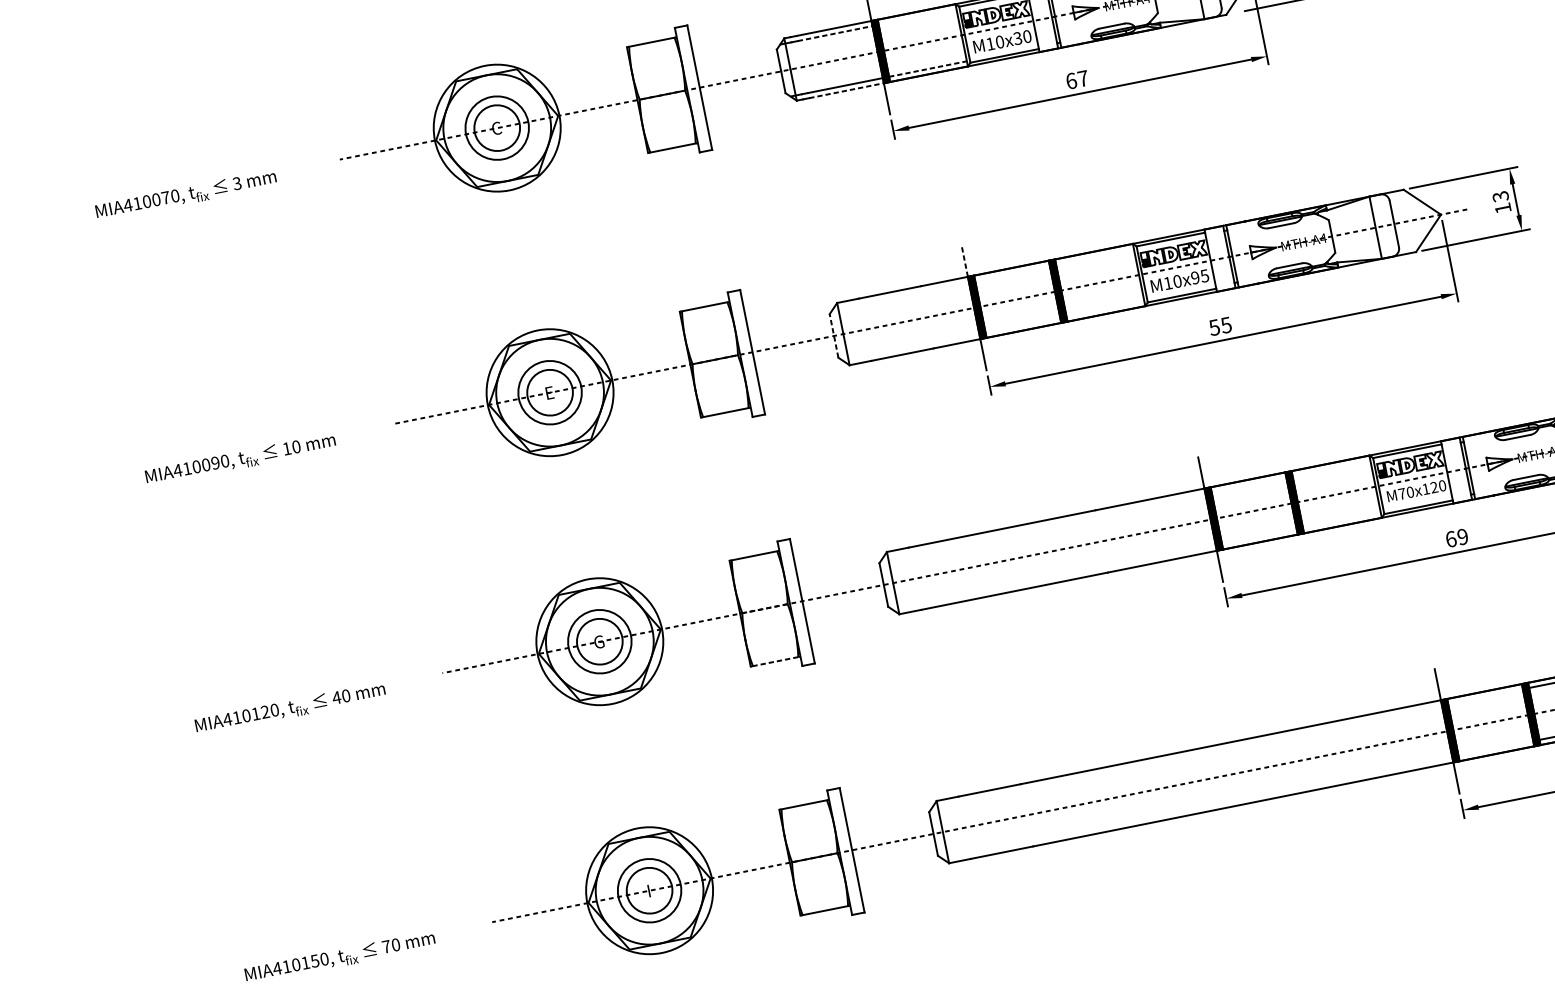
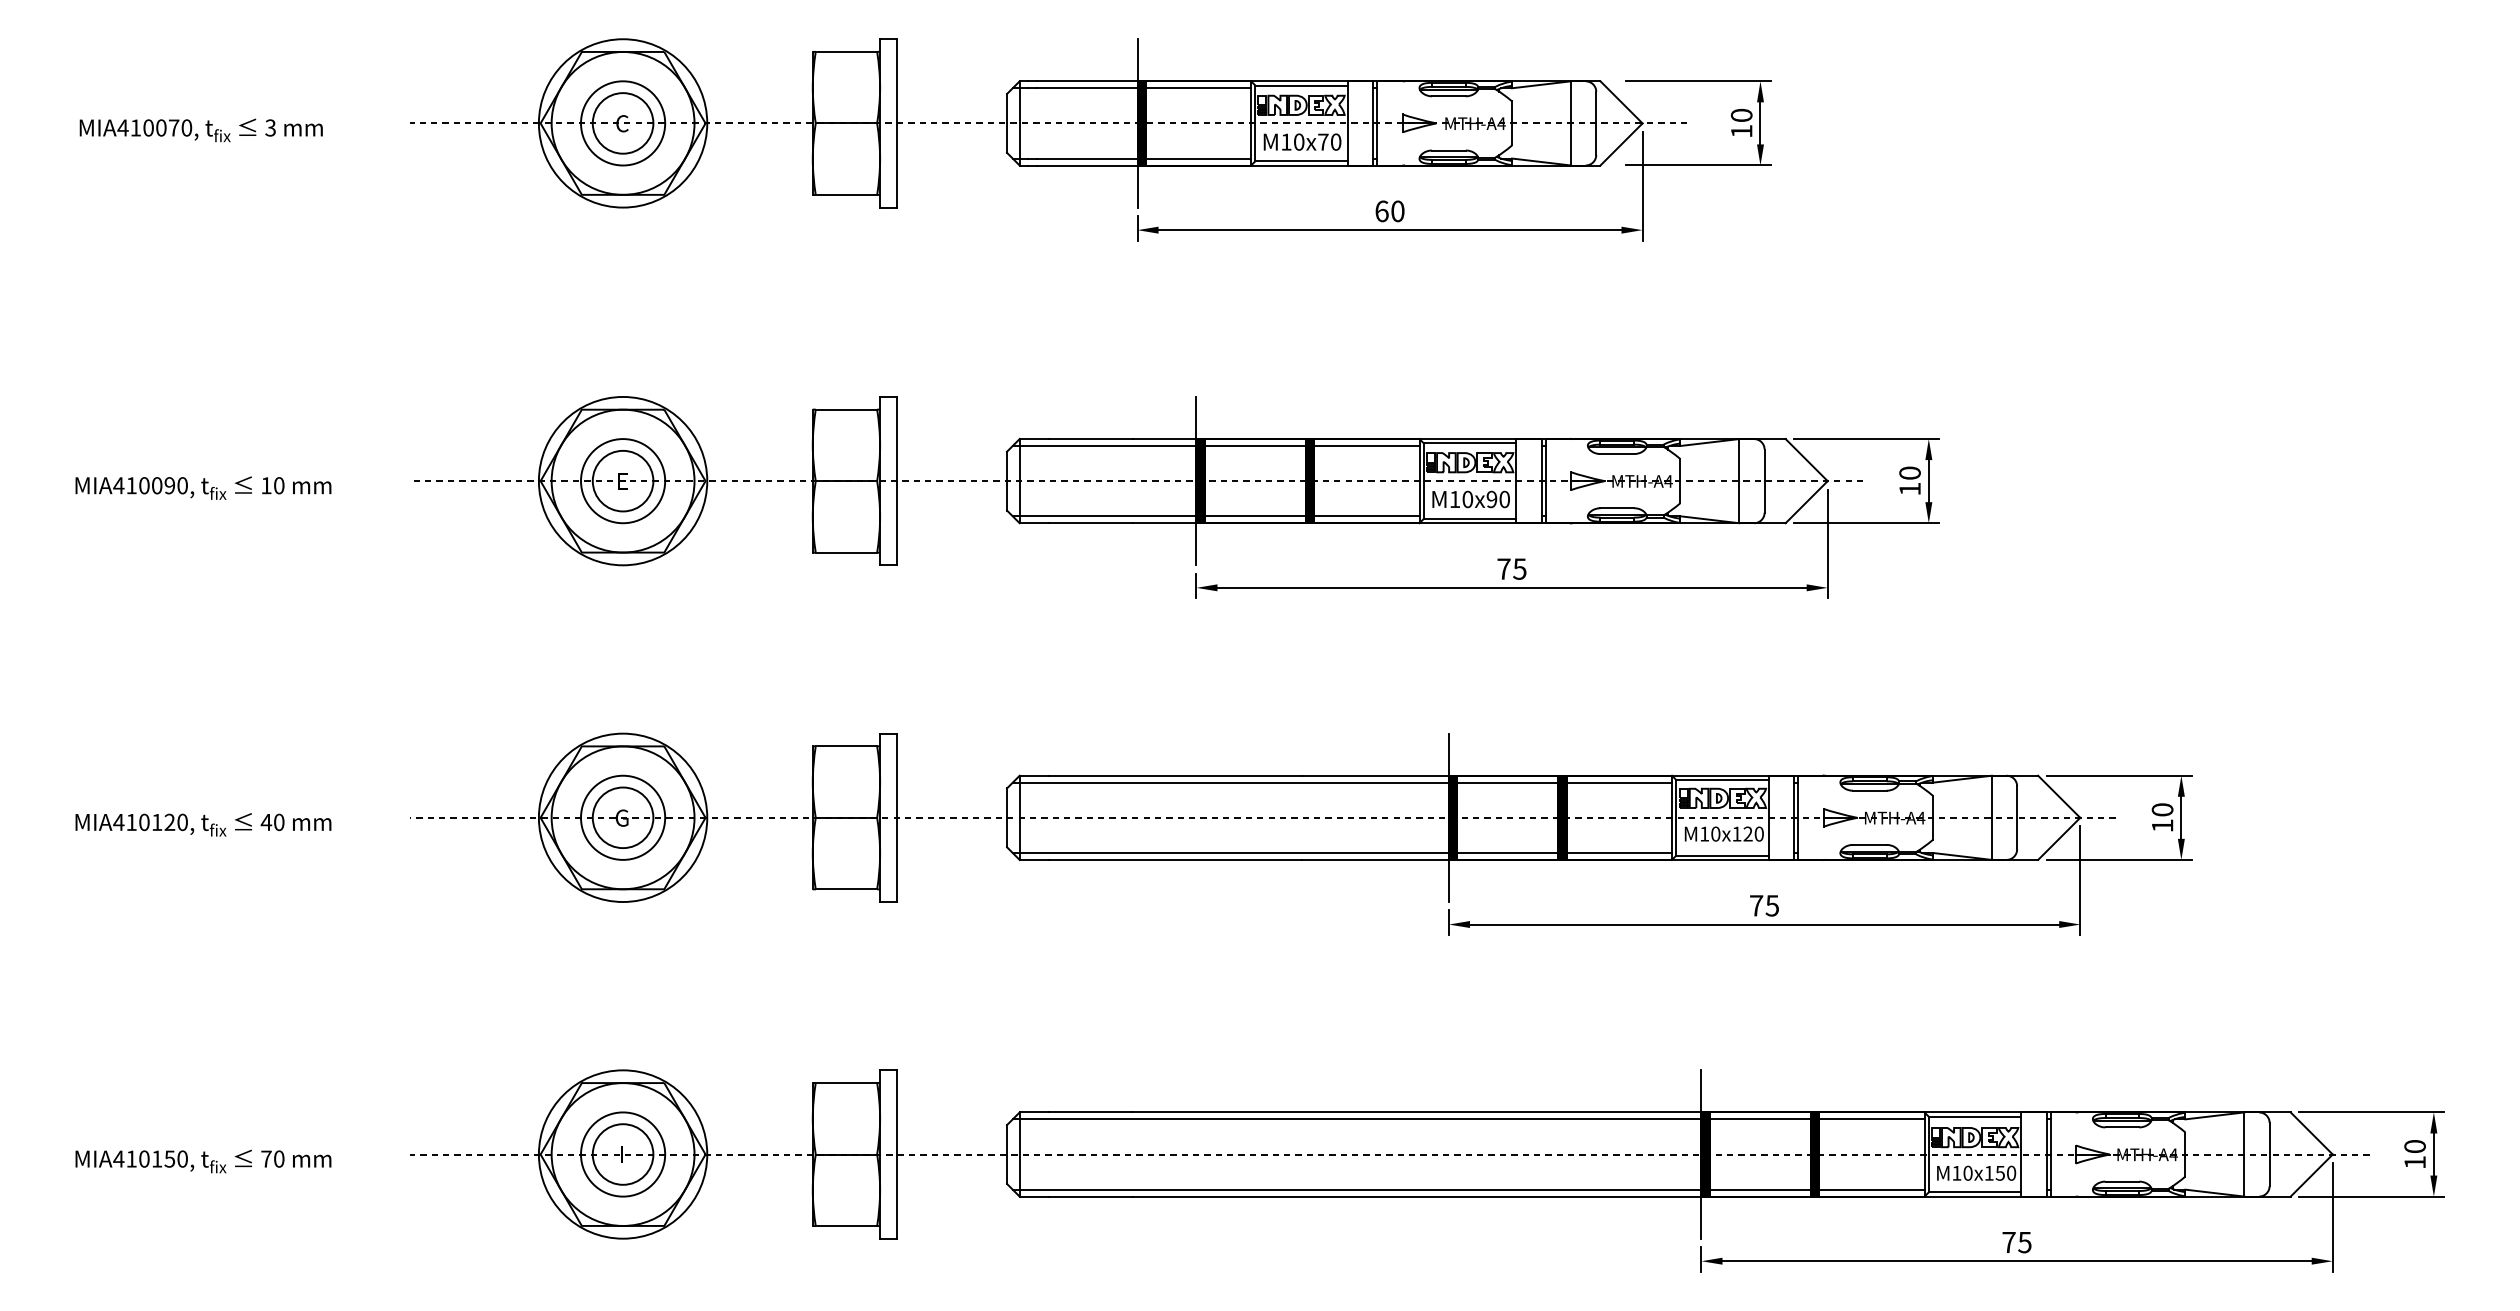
line: (917, 17) -> (1198, 88), added
line: (835, 33) -> (1087, 88), dashed -> solid
text: (1017, 38) -> (1323, 141), M10x30 -> M10x70
line: (927, 69) -> (1198, 158), dashed -> solid
text: (1082, 78) -> (1397, 211), 67 -> 60
line: (846, 90) -> (1087, 165), dashed -> solid
text: (1500, 196) -> (1909, 472), 13 -> 10
line: (1094, 257) -> (1366, 446), added
line: (964, 260) -> (1196, 417), dashed -> solid
line: (1011, 273) -> (1254, 446), added
text: (1204, 275) -> (1504, 498), M10x95 -> M10x90
line: (901, 295) -> (1104, 446), added
line: (1105, 309) -> (1366, 516), added
line: (1022, 325) -> (1254, 516), added
text: (1214, 327) -> (1503, 568), 55 -> 75
line: (834, 335) -> (1007, 480), dashed -> solid
line: (911, 347) -> (1104, 516), added
line: (1331, 468) -> (1619, 782), added
line: (1248, 484) -> (1507, 782), added
text: (1401, 493) -> (1704, 833), M70x120 -> M10x120
line: (1341, 520) -> (1619, 852), added
line: (1043, 525) -> (1230, 782), added
line: (1259, 536) -> (1507, 852), added
text: (1456, 537) -> (1764, 905), 69 -> 75
line: (1054, 577) -> (1230, 852), added
line: (765, 608) -> (846, 817), dashed -> solid
line: (775, 661) -> (846, 889), dashed -> solid
line: (1484, 696) -> (1759, 1119), added
line: (1495, 748) -> (1759, 1189), added
line: (1186, 756) -> (1356, 1119), added
line: (1197, 808) -> (1356, 1189), added

